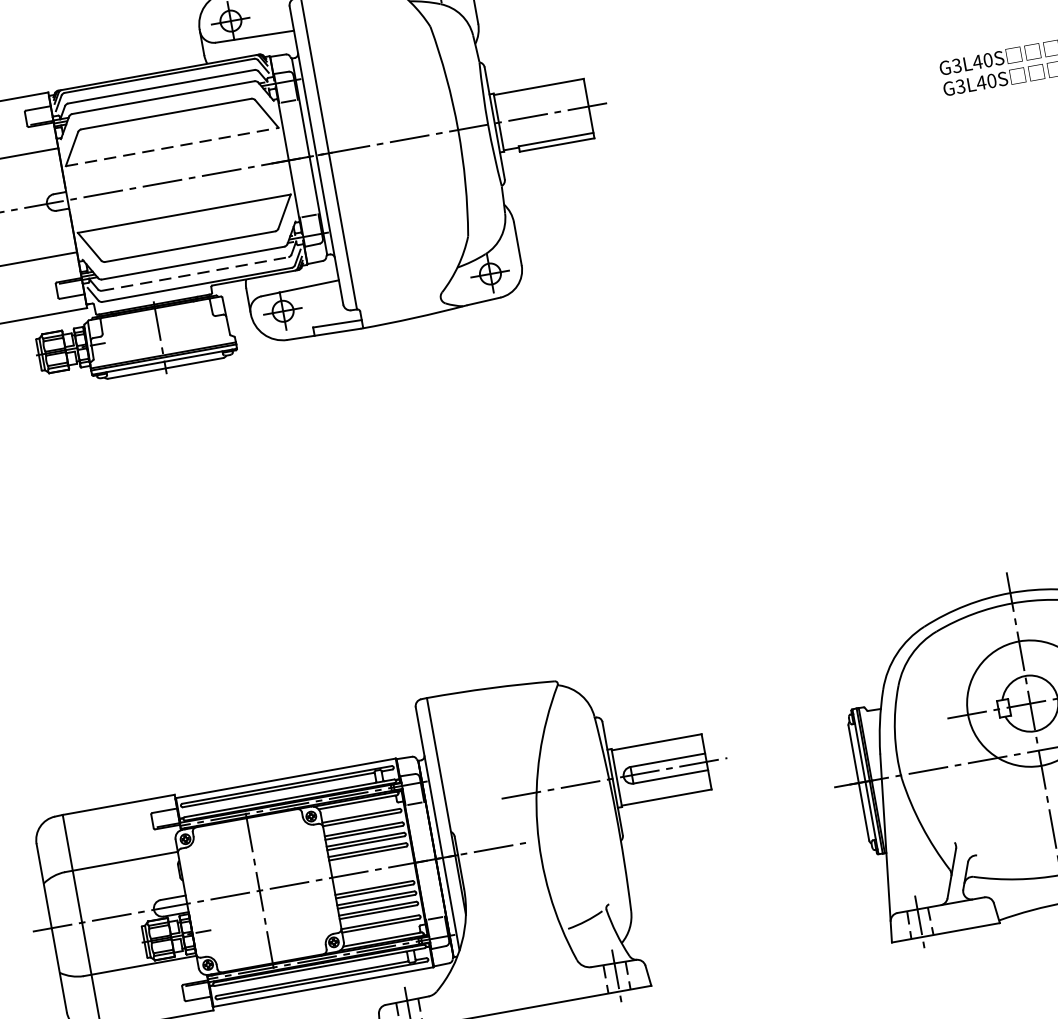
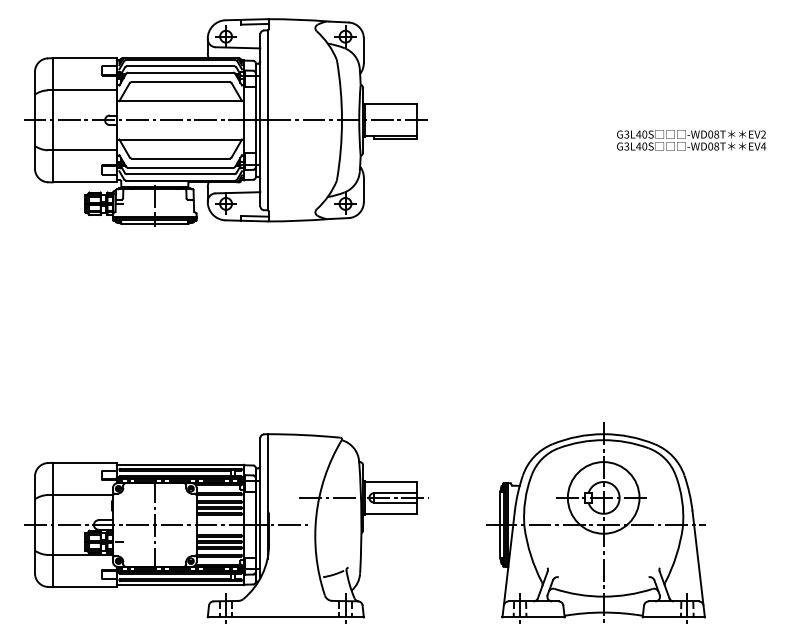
line: (173, 147) -> (181, 101), dashed -> solid
line: (194, 274) -> (180, 174), dashed -> solid

